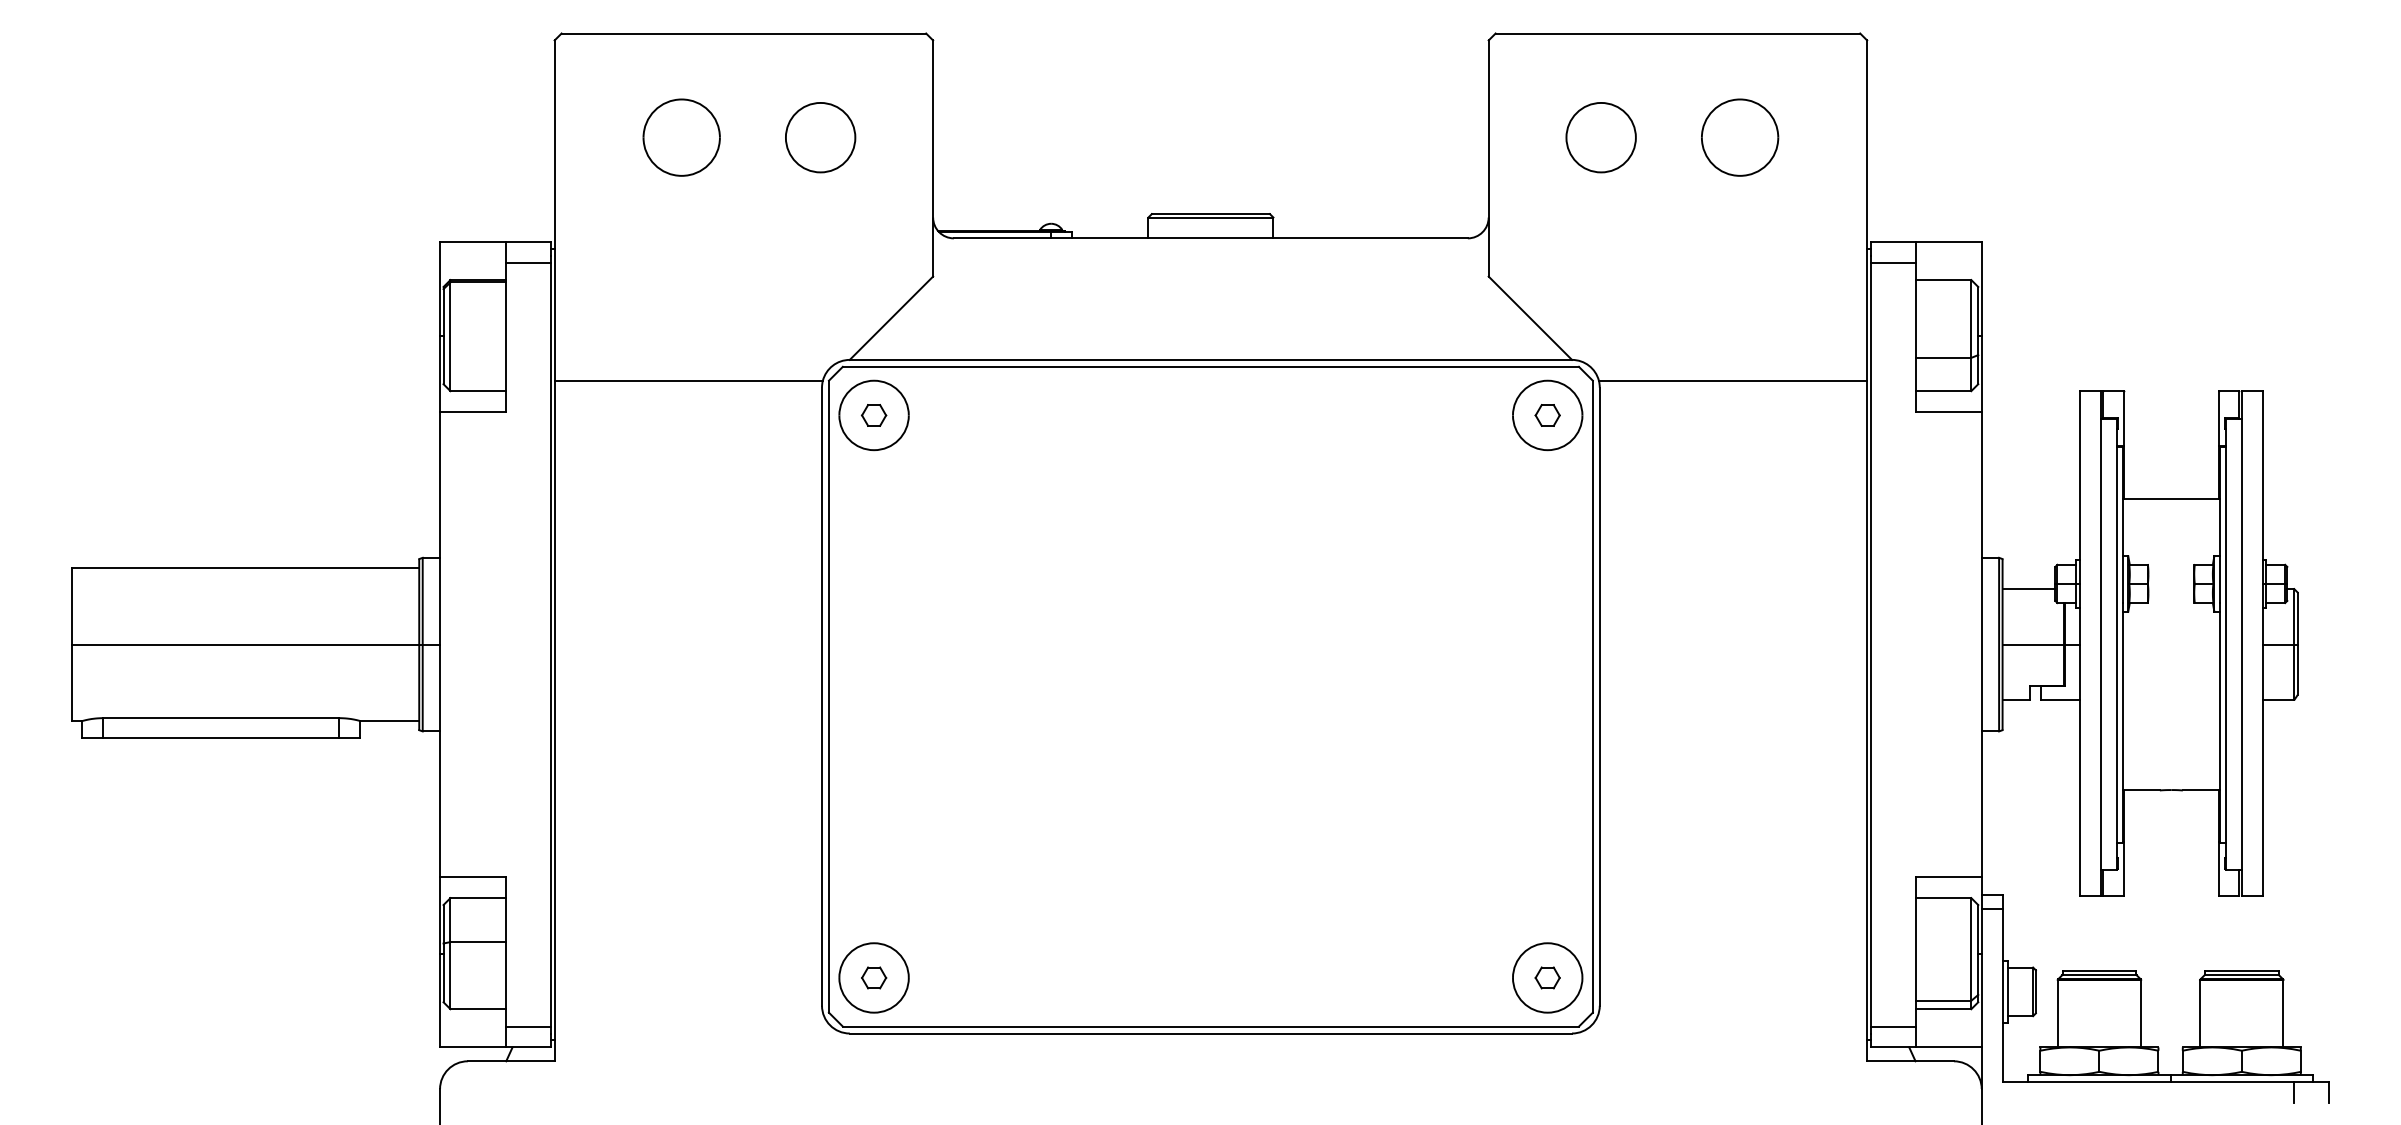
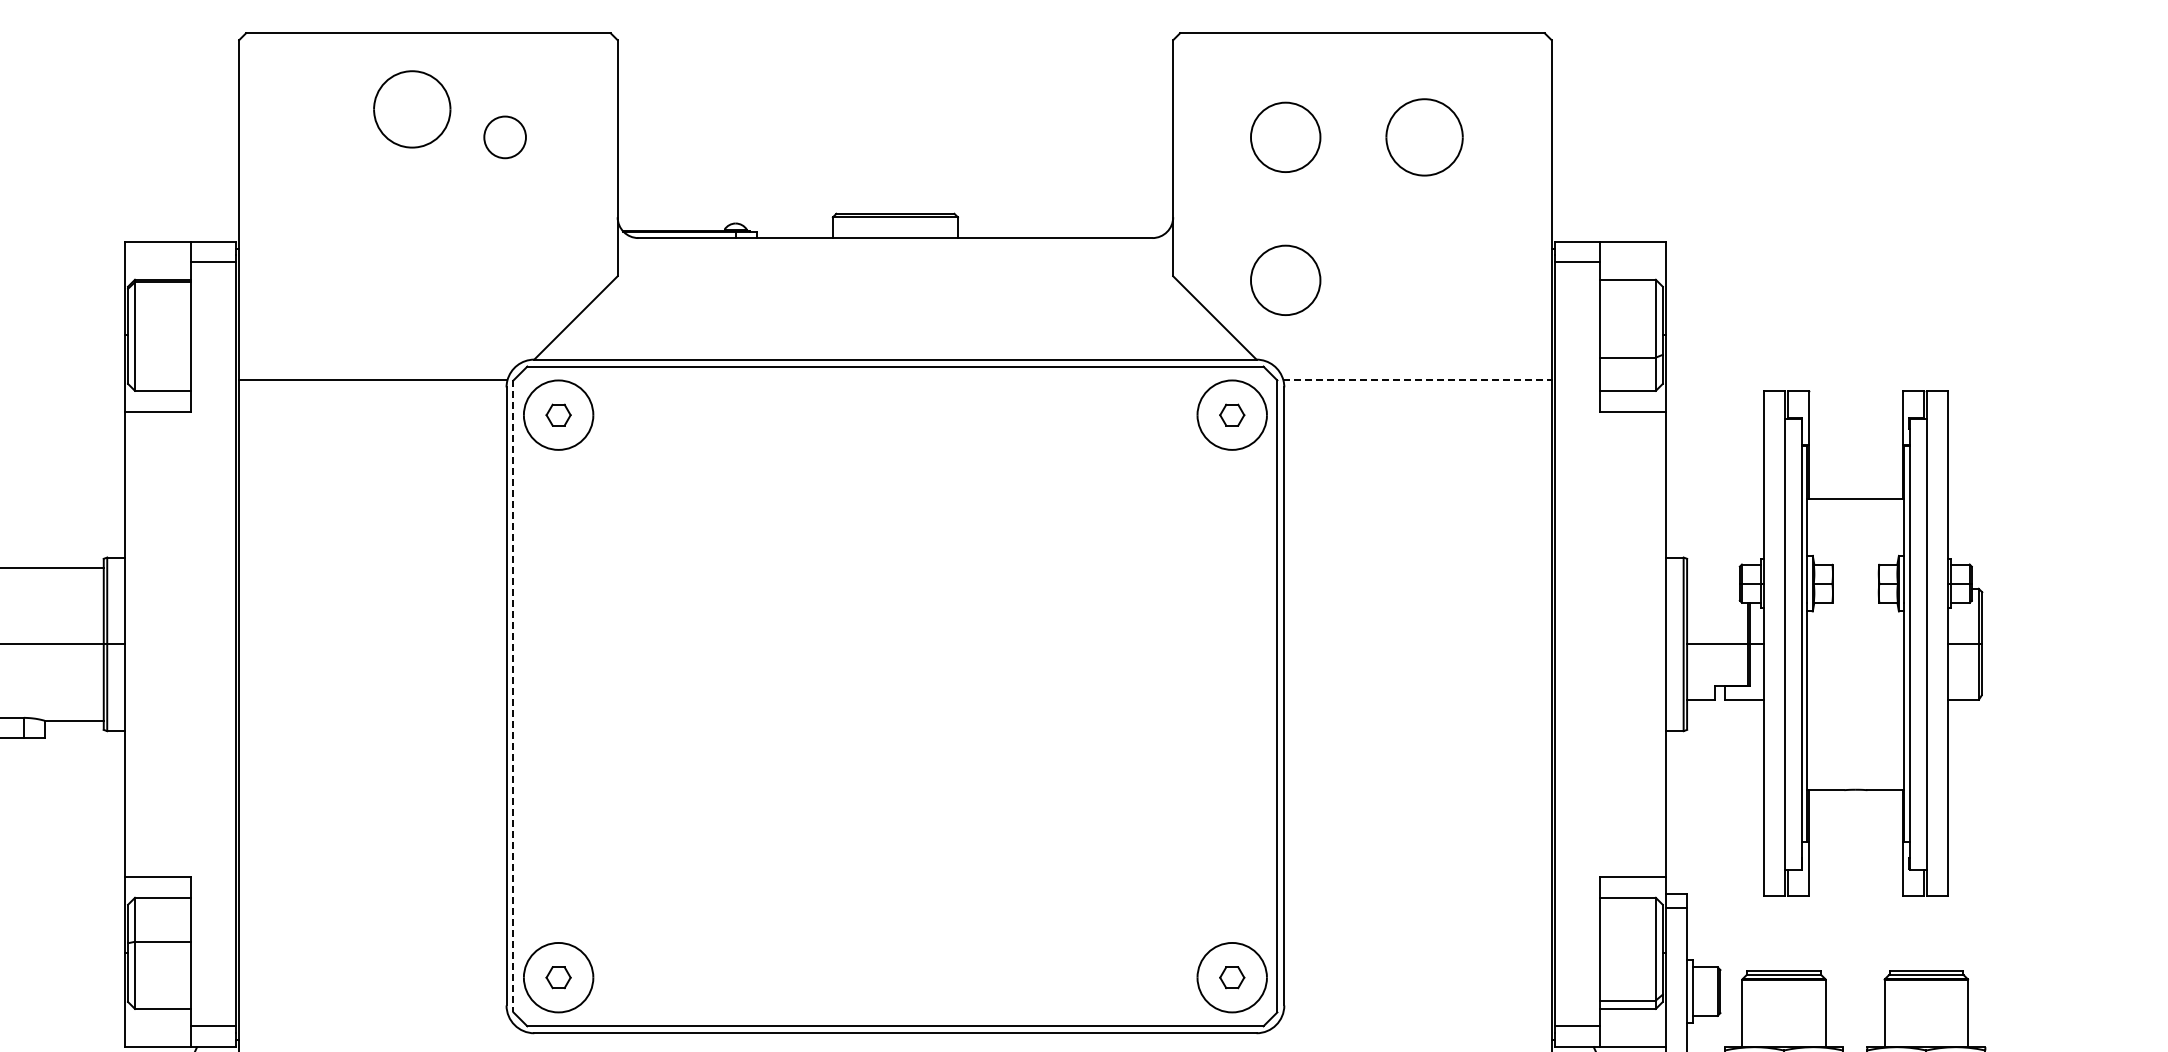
part: (681, 137) -> (412, 109), moved
circle: (820, 137) -> (505, 137), size x0.6
circle: (1600, 280) -> (1285, 280), added
line: (1733, 380) -> (1418, 380), solid -> dashed
line: (2028, 589) -> (1713, 589), removed
line: (828, 696) -> (513, 696), solid -> dashed

